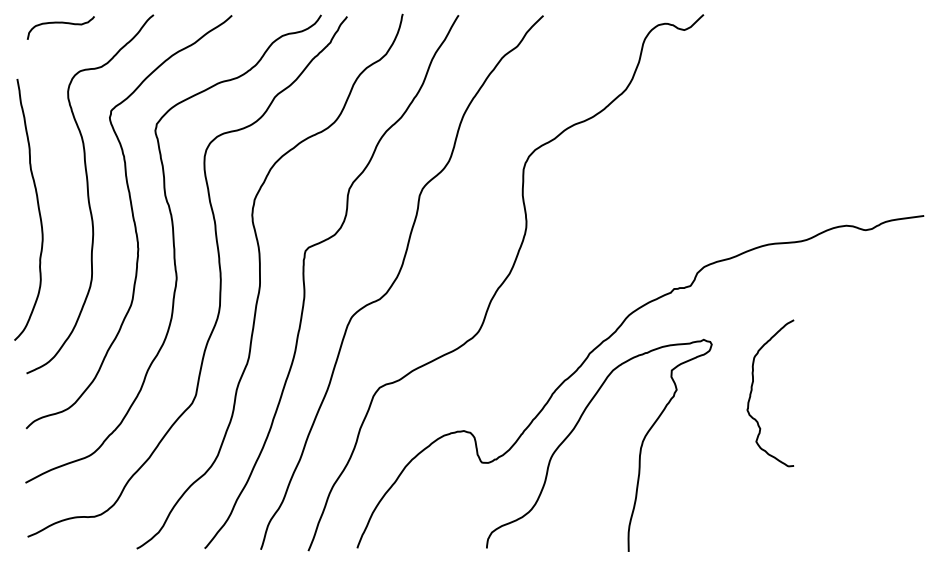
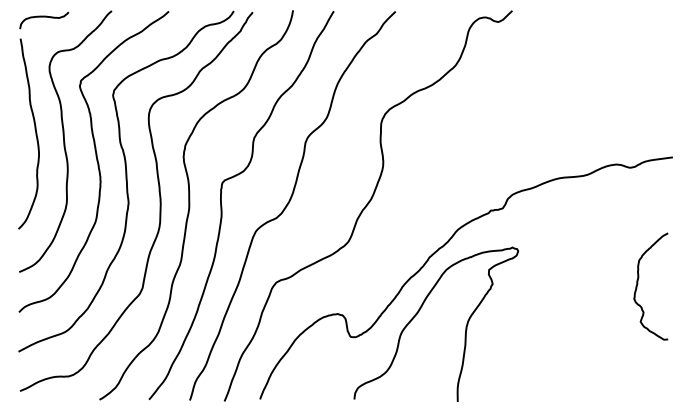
curve: (37, 209) -> (35, 133), moved
curve: (753, 390) -> (638, 284), moved

